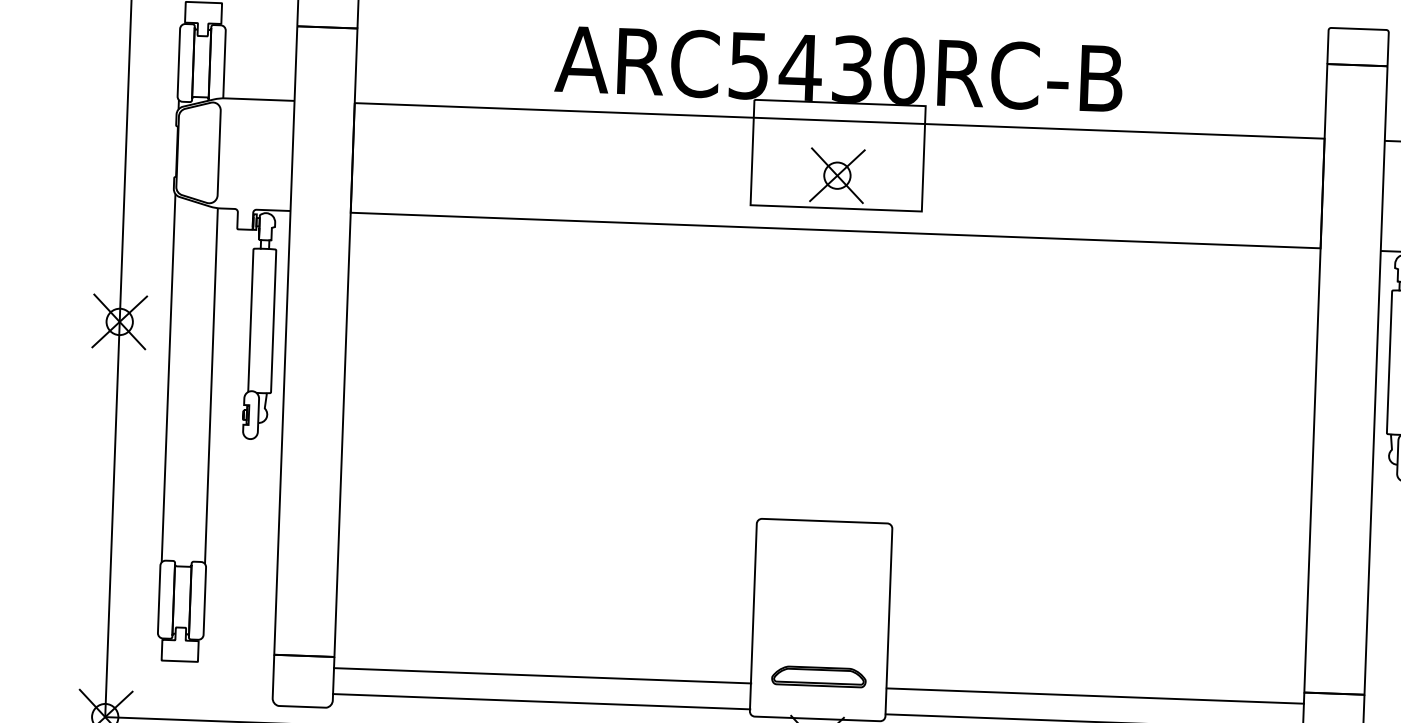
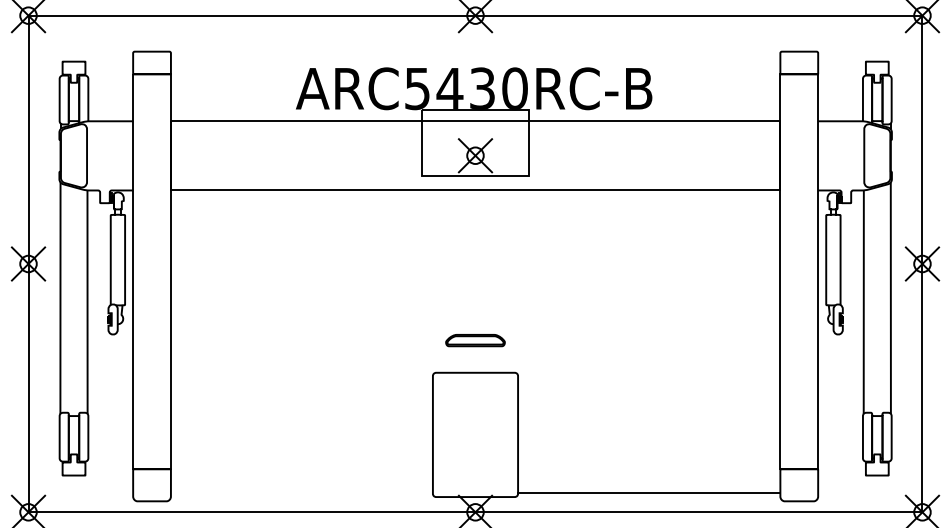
line: (541, 676) -> (301, 476), removed
part: (819, 676) -> (475, 340), moved
line: (1095, 696) -> (649, 476), removed
line: (540, 701) -> (301, 492), removed

